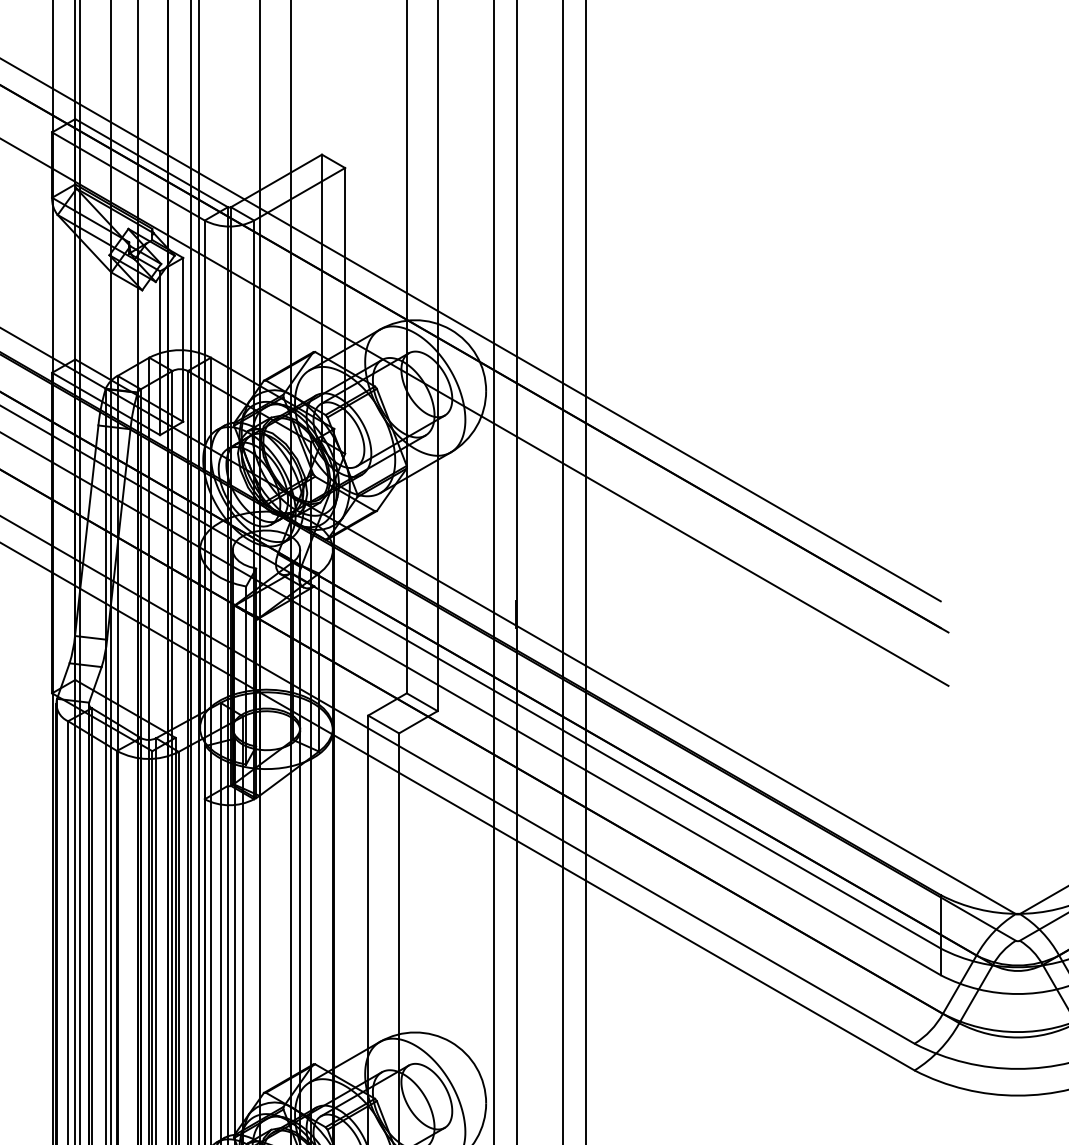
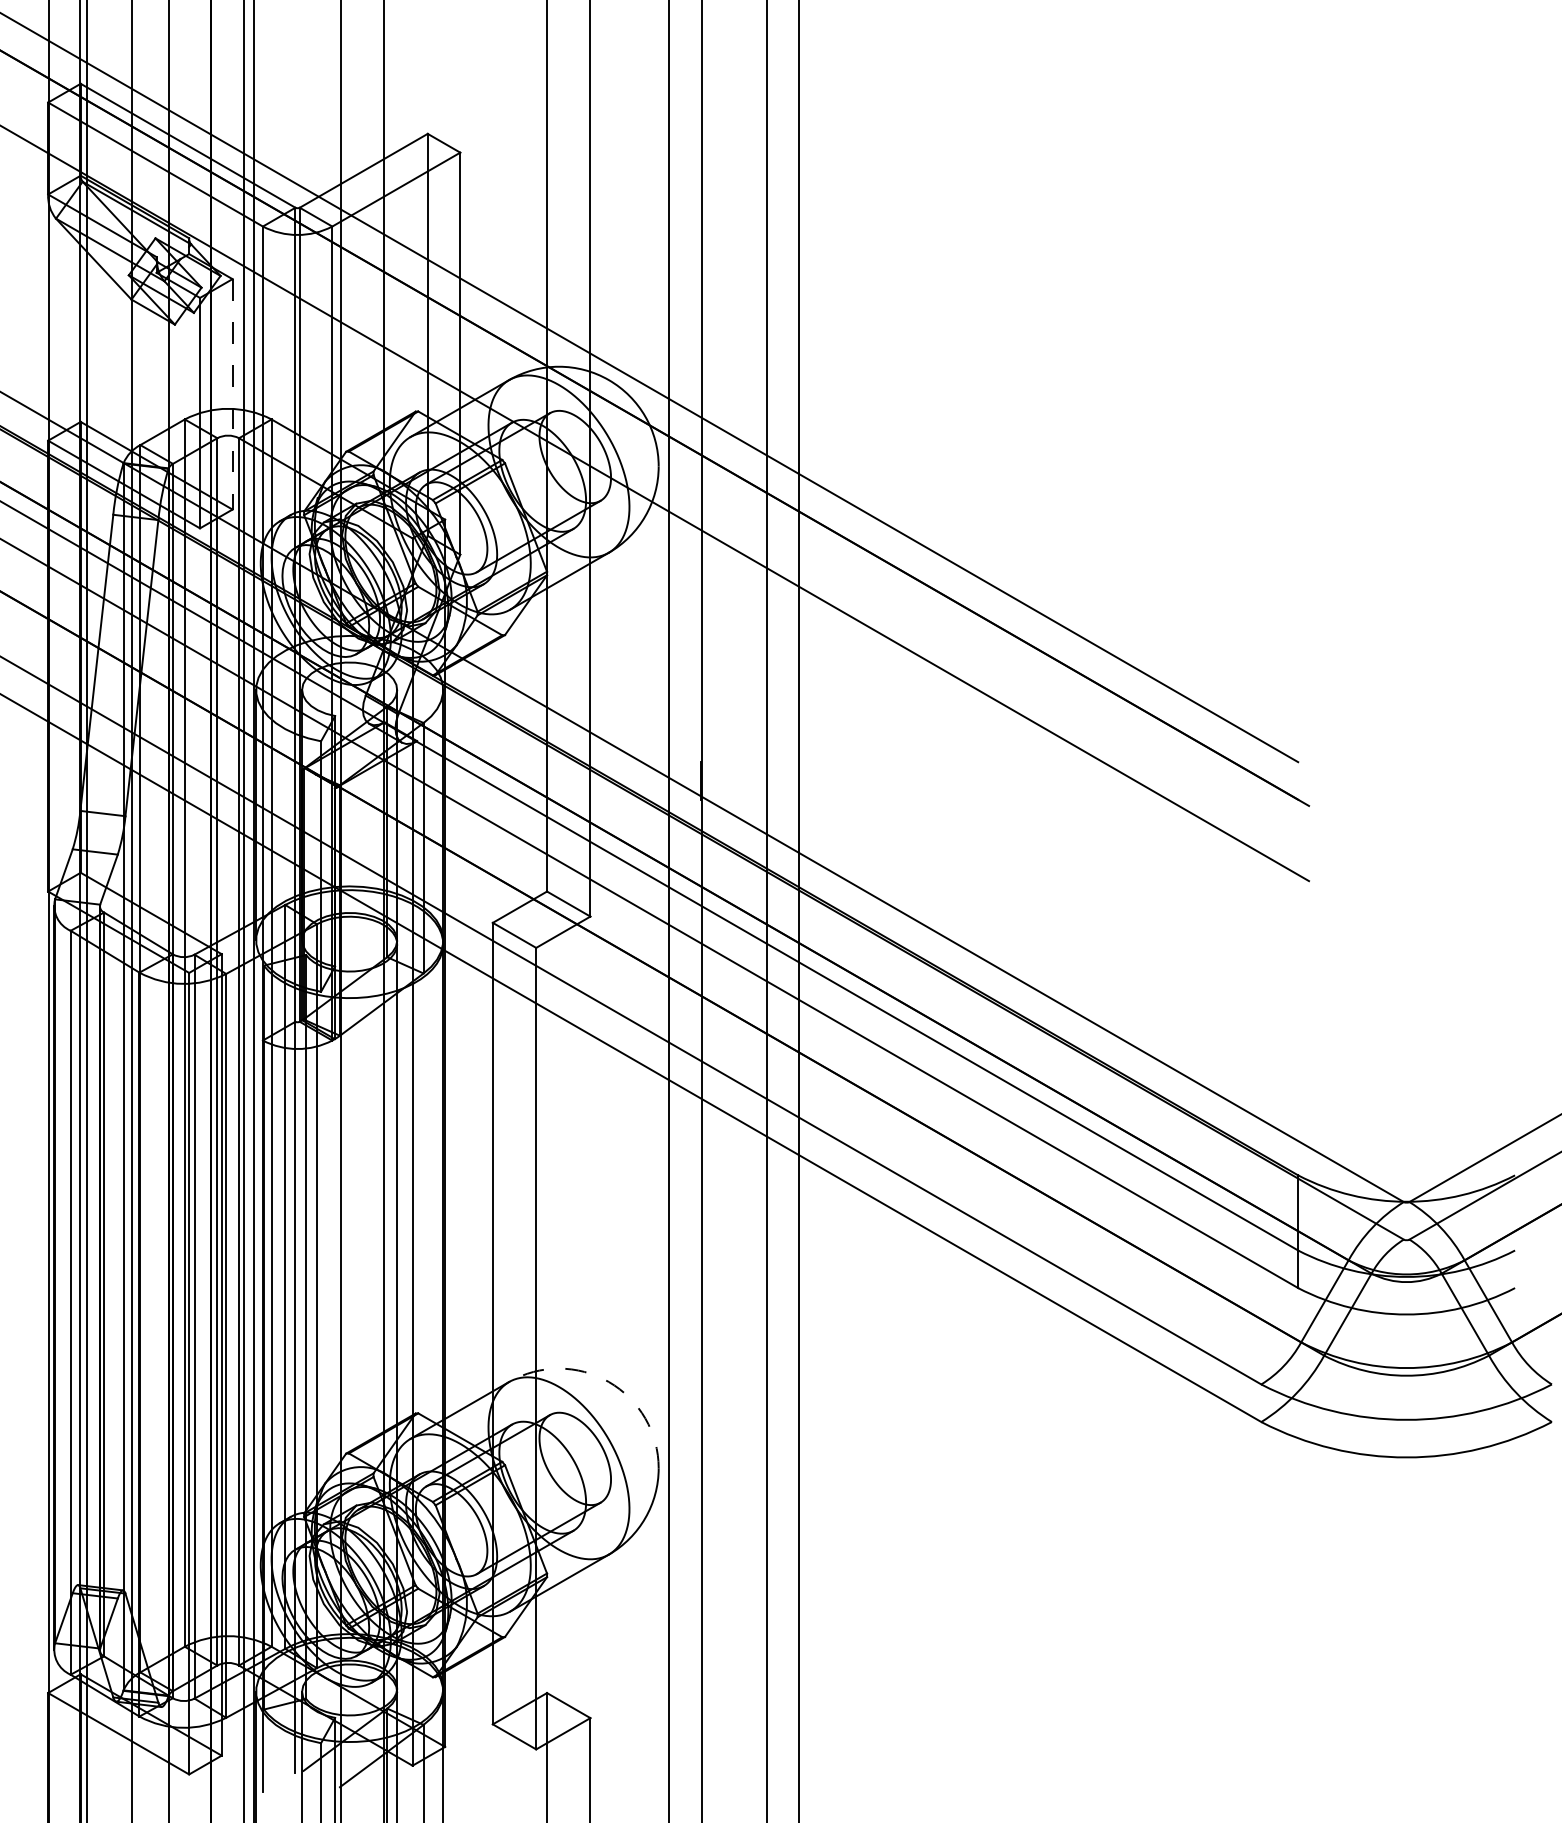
line: (183, 339) -> (232, 394), solid -> dashed
arc: (450, 1041) -> (608, 1381), solid -> dashed

